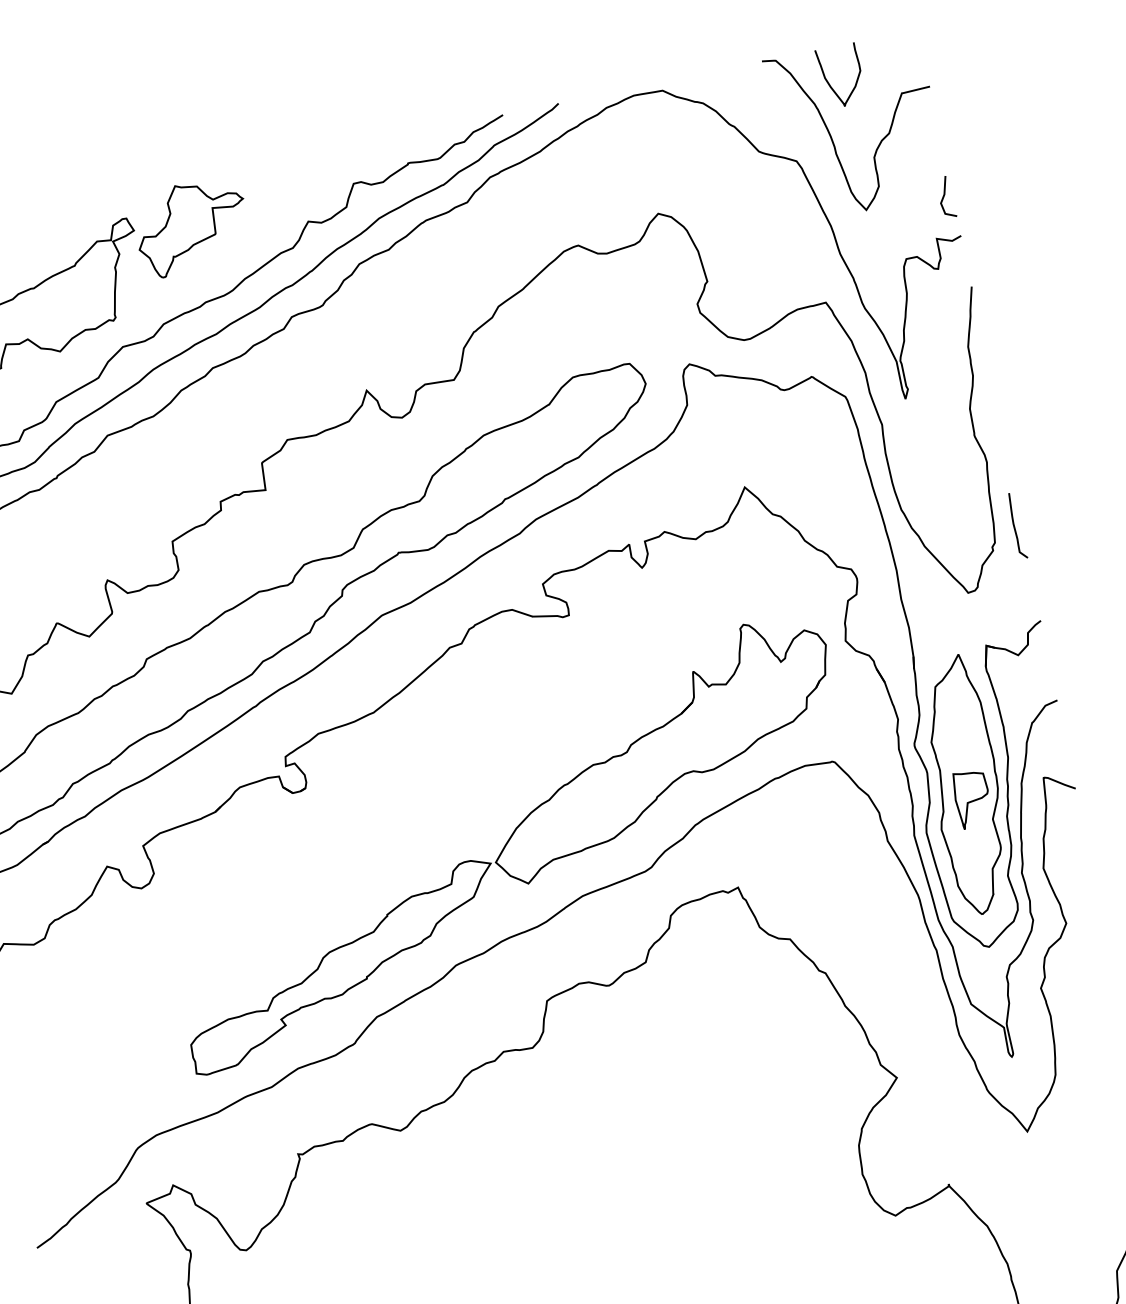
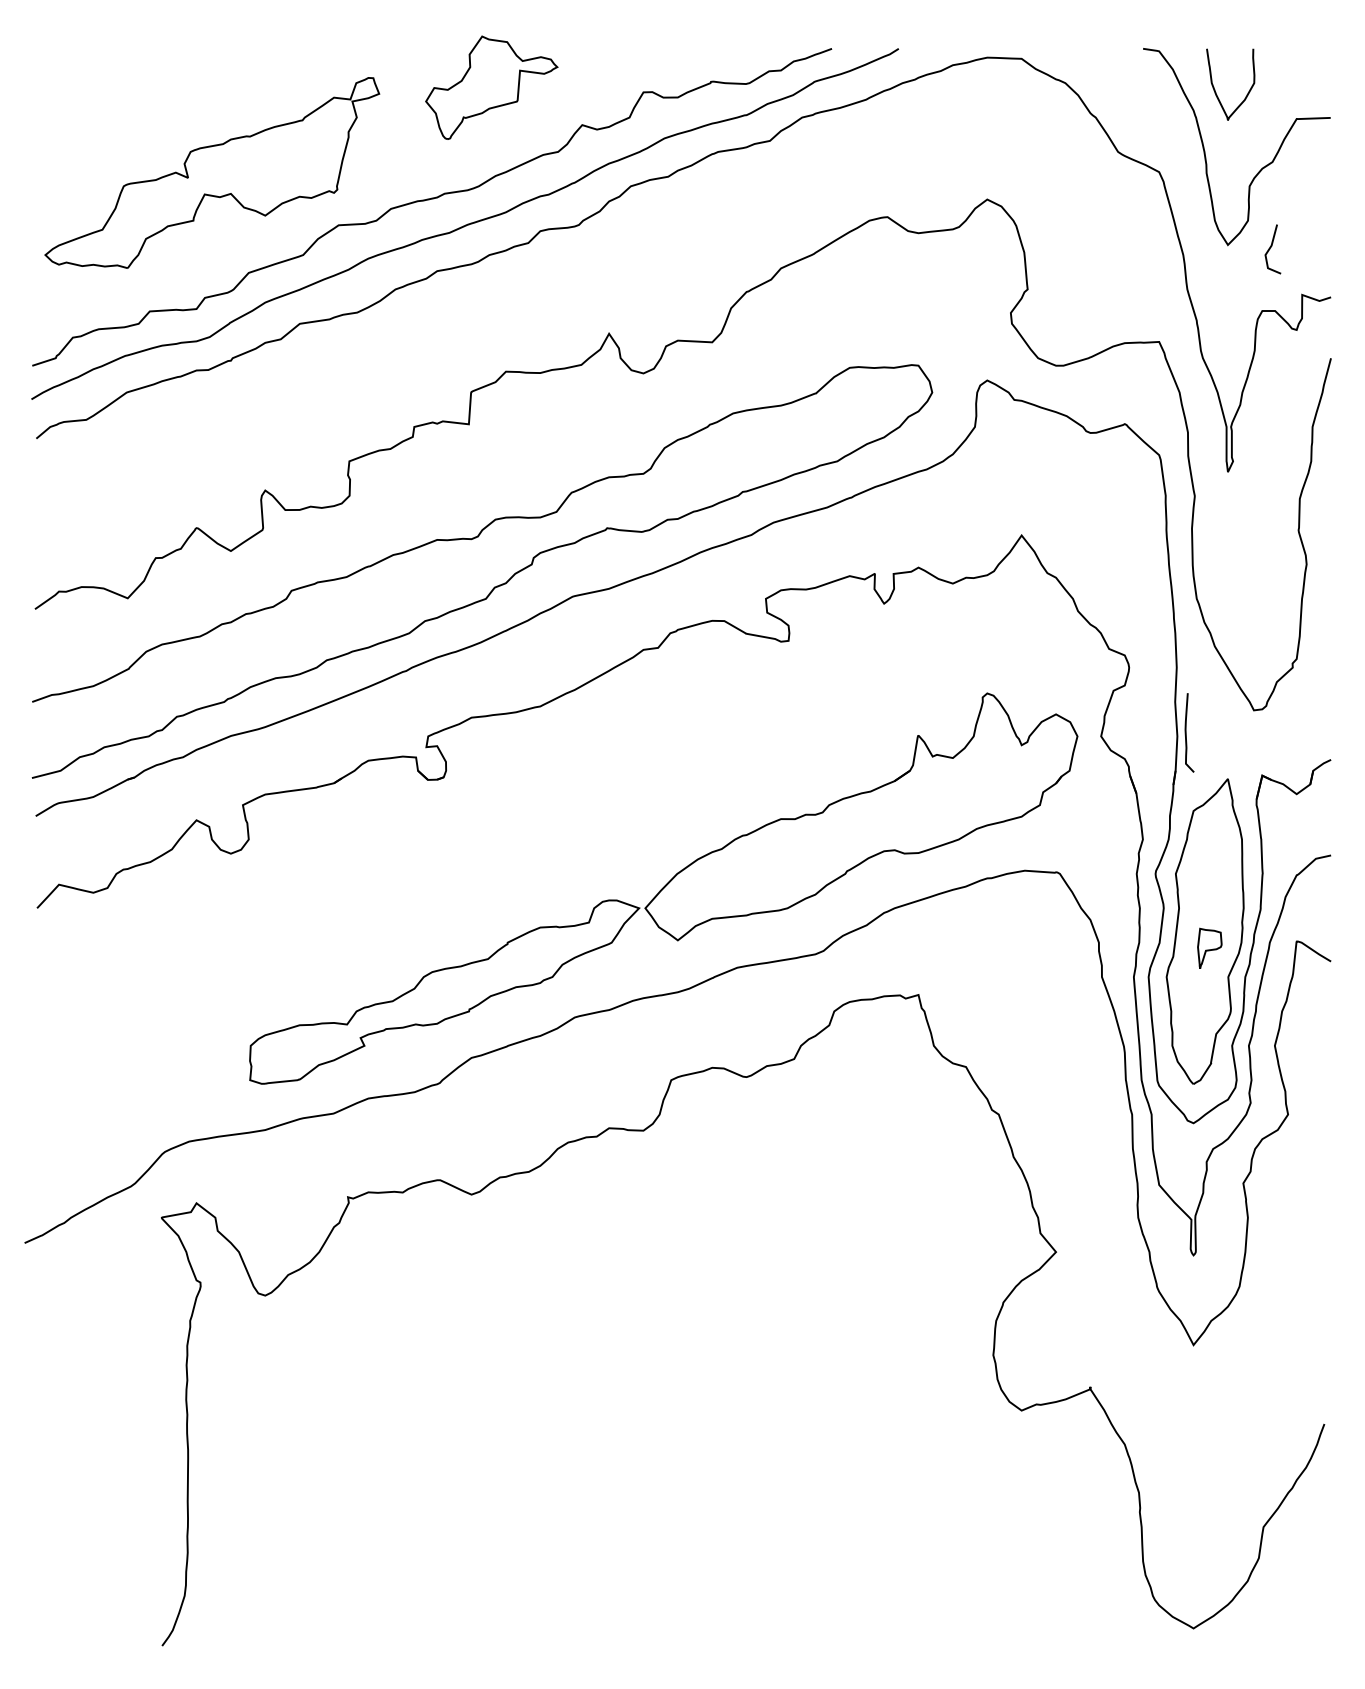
line: (944, 197) -> (1270, 249), moved
part: (191, 226) -> (491, 87), moved
curve: (1014, 526) -> (1186, 732), moved
part: (972, 798) -> (1209, 948), size x0.6

